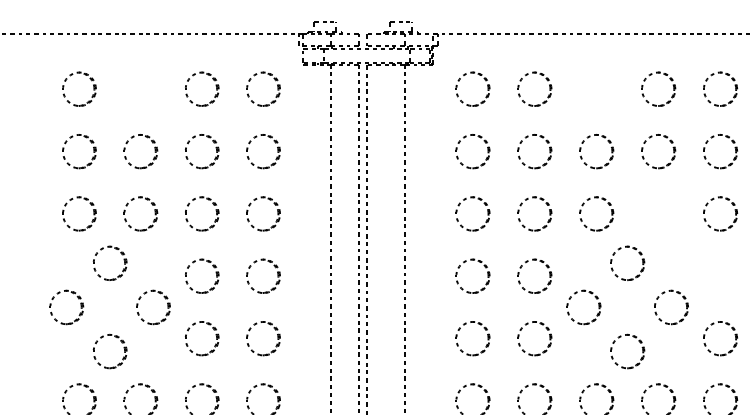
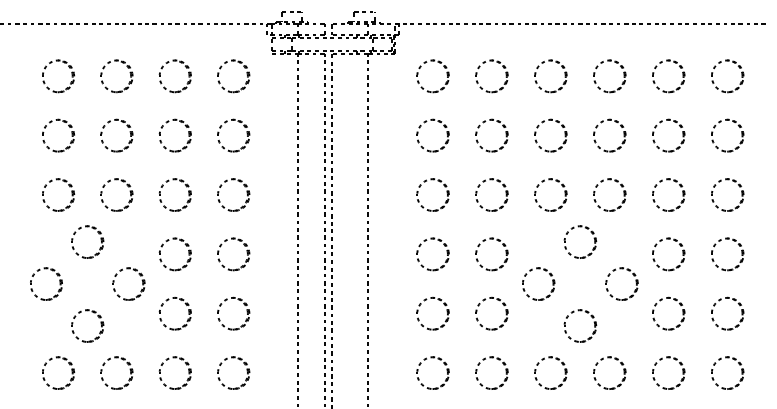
part: (154, 85) -> (129, 72), added
part: (611, 89) -> (564, 76), added
part: (665, 200) -> (616, 182), added
part: (732, 283) -> (680, 261), added

